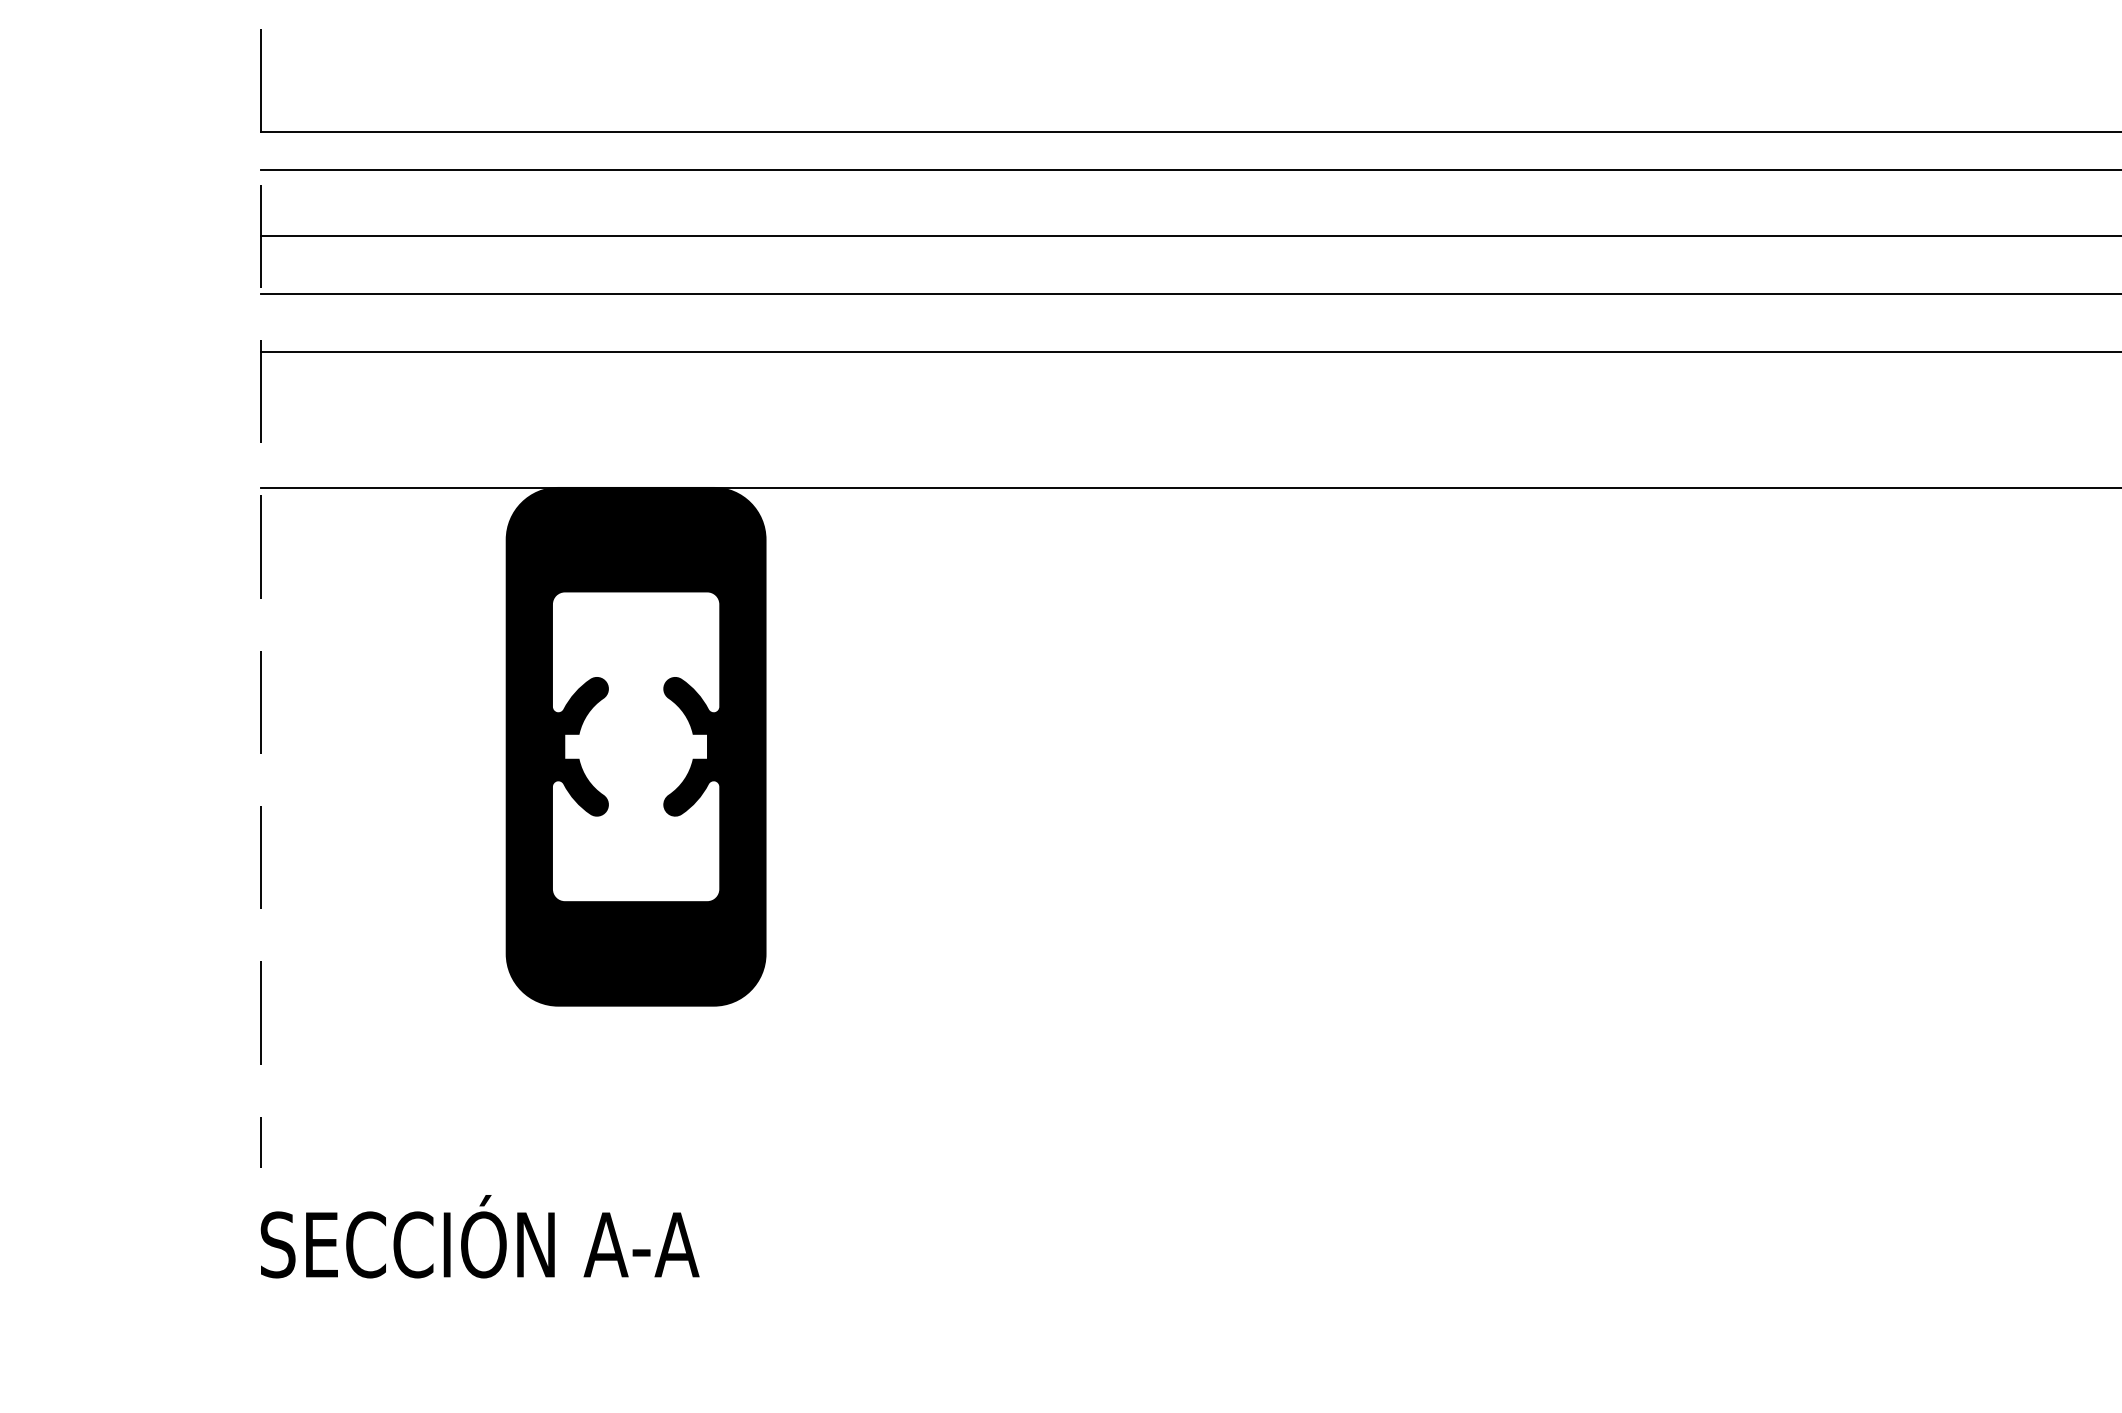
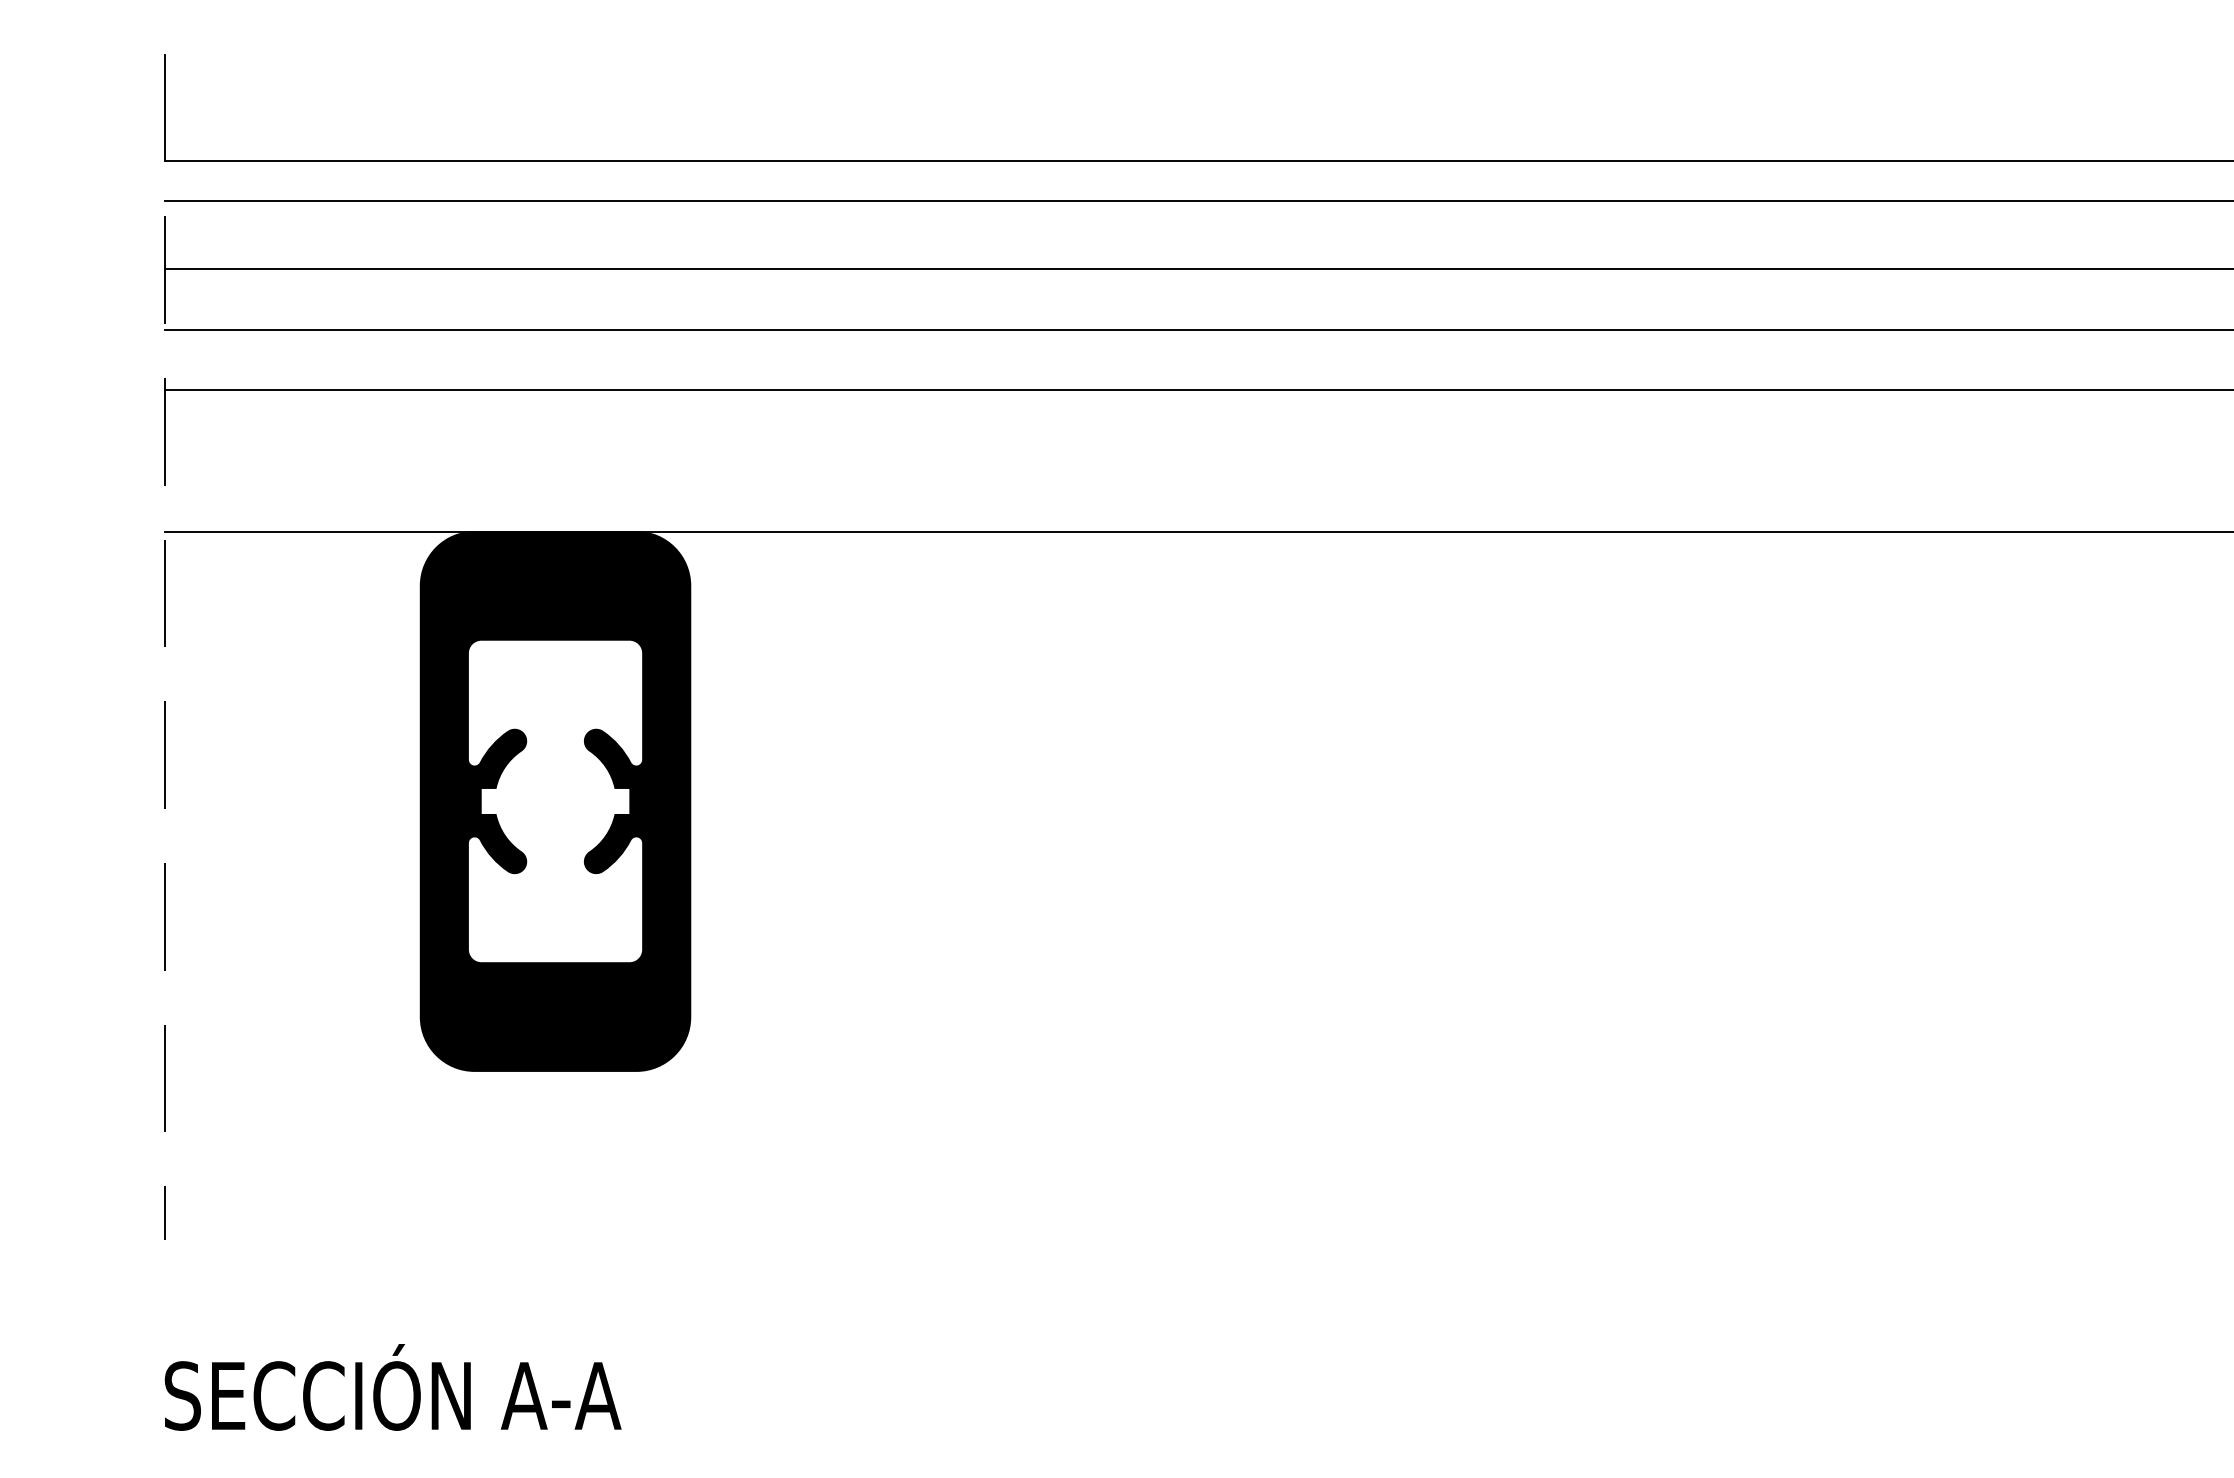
text: (479, 1236) -> (392, 1387), moved

